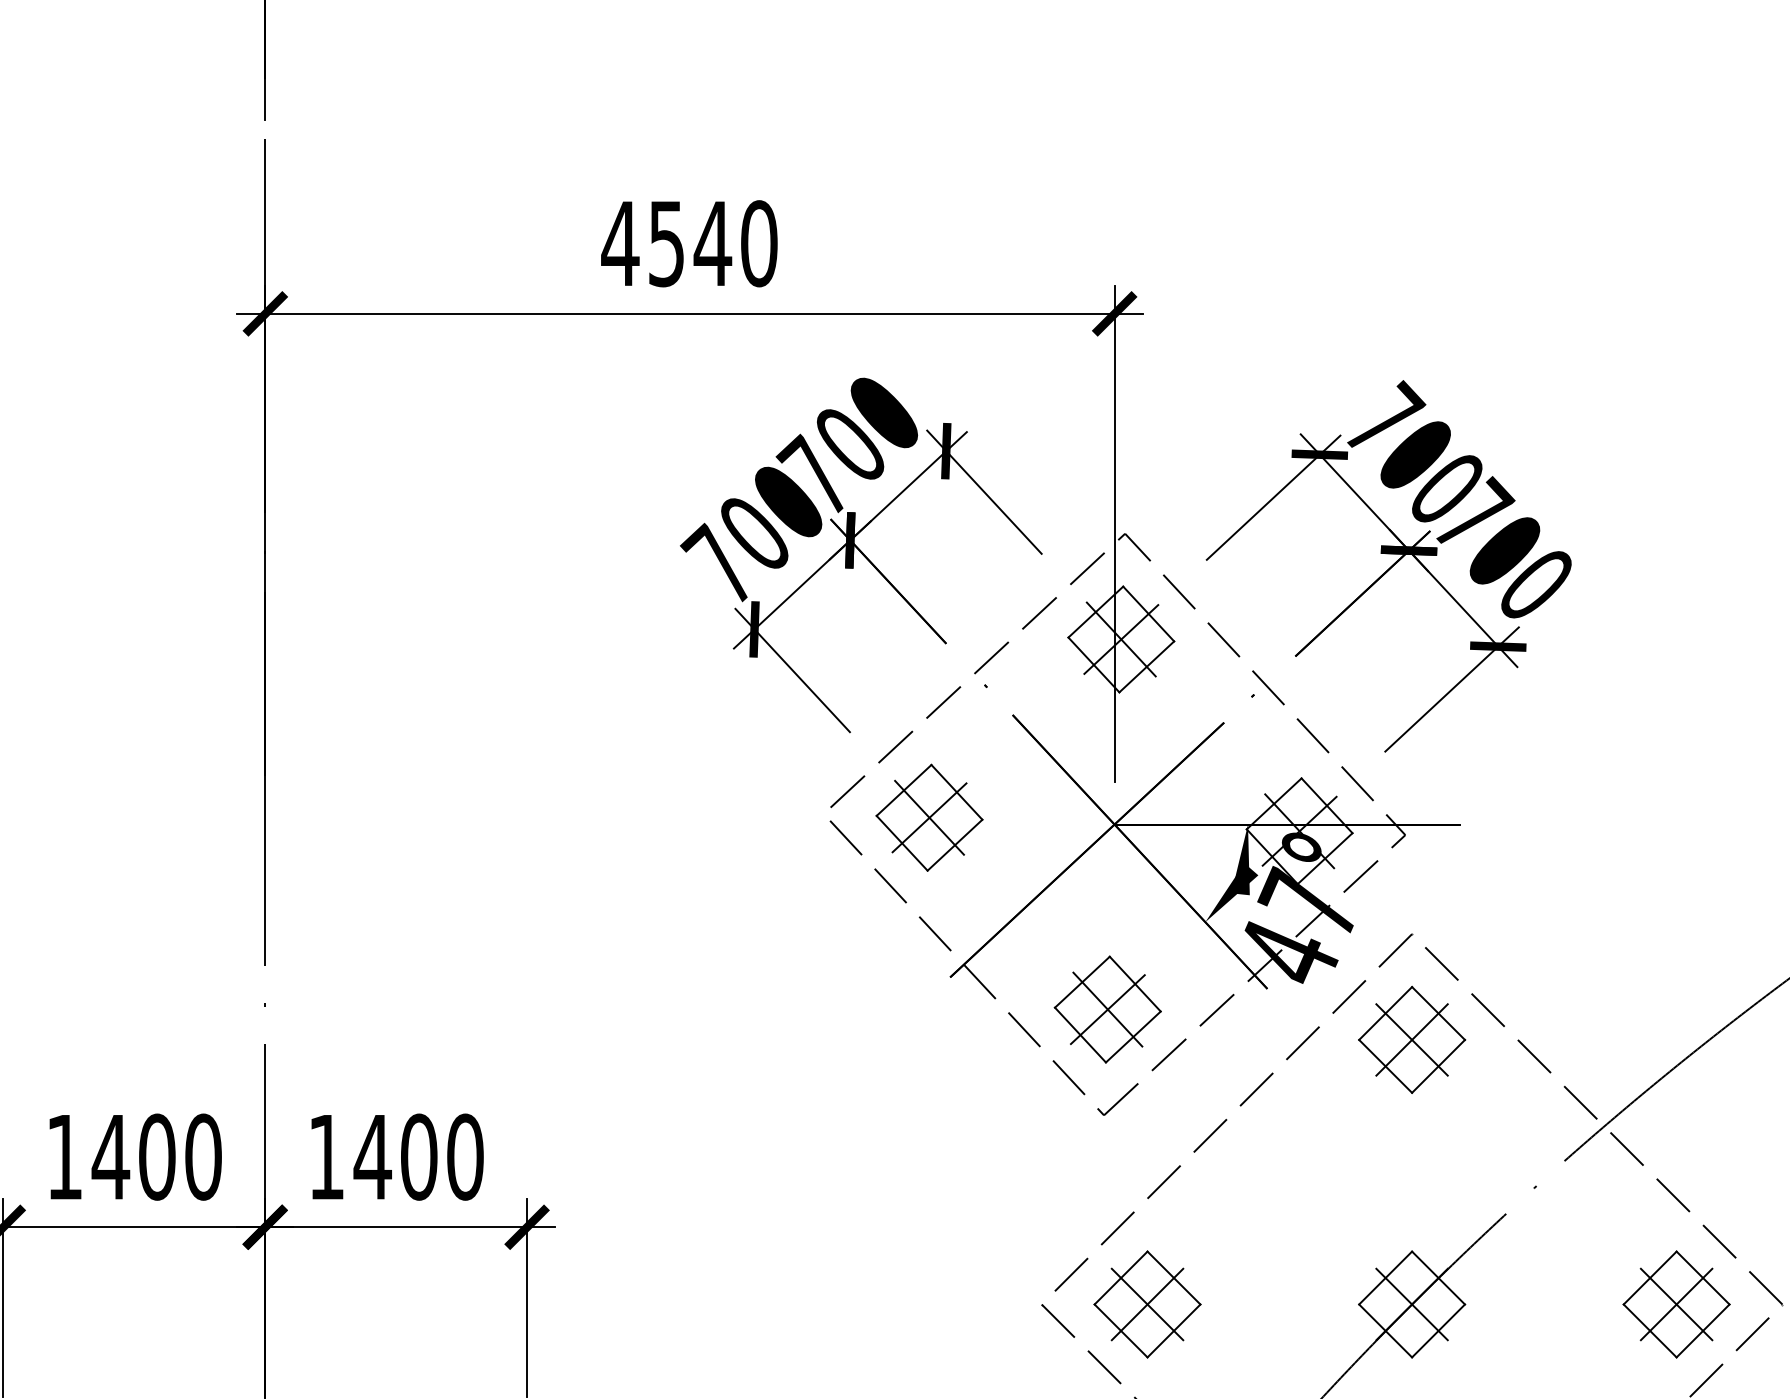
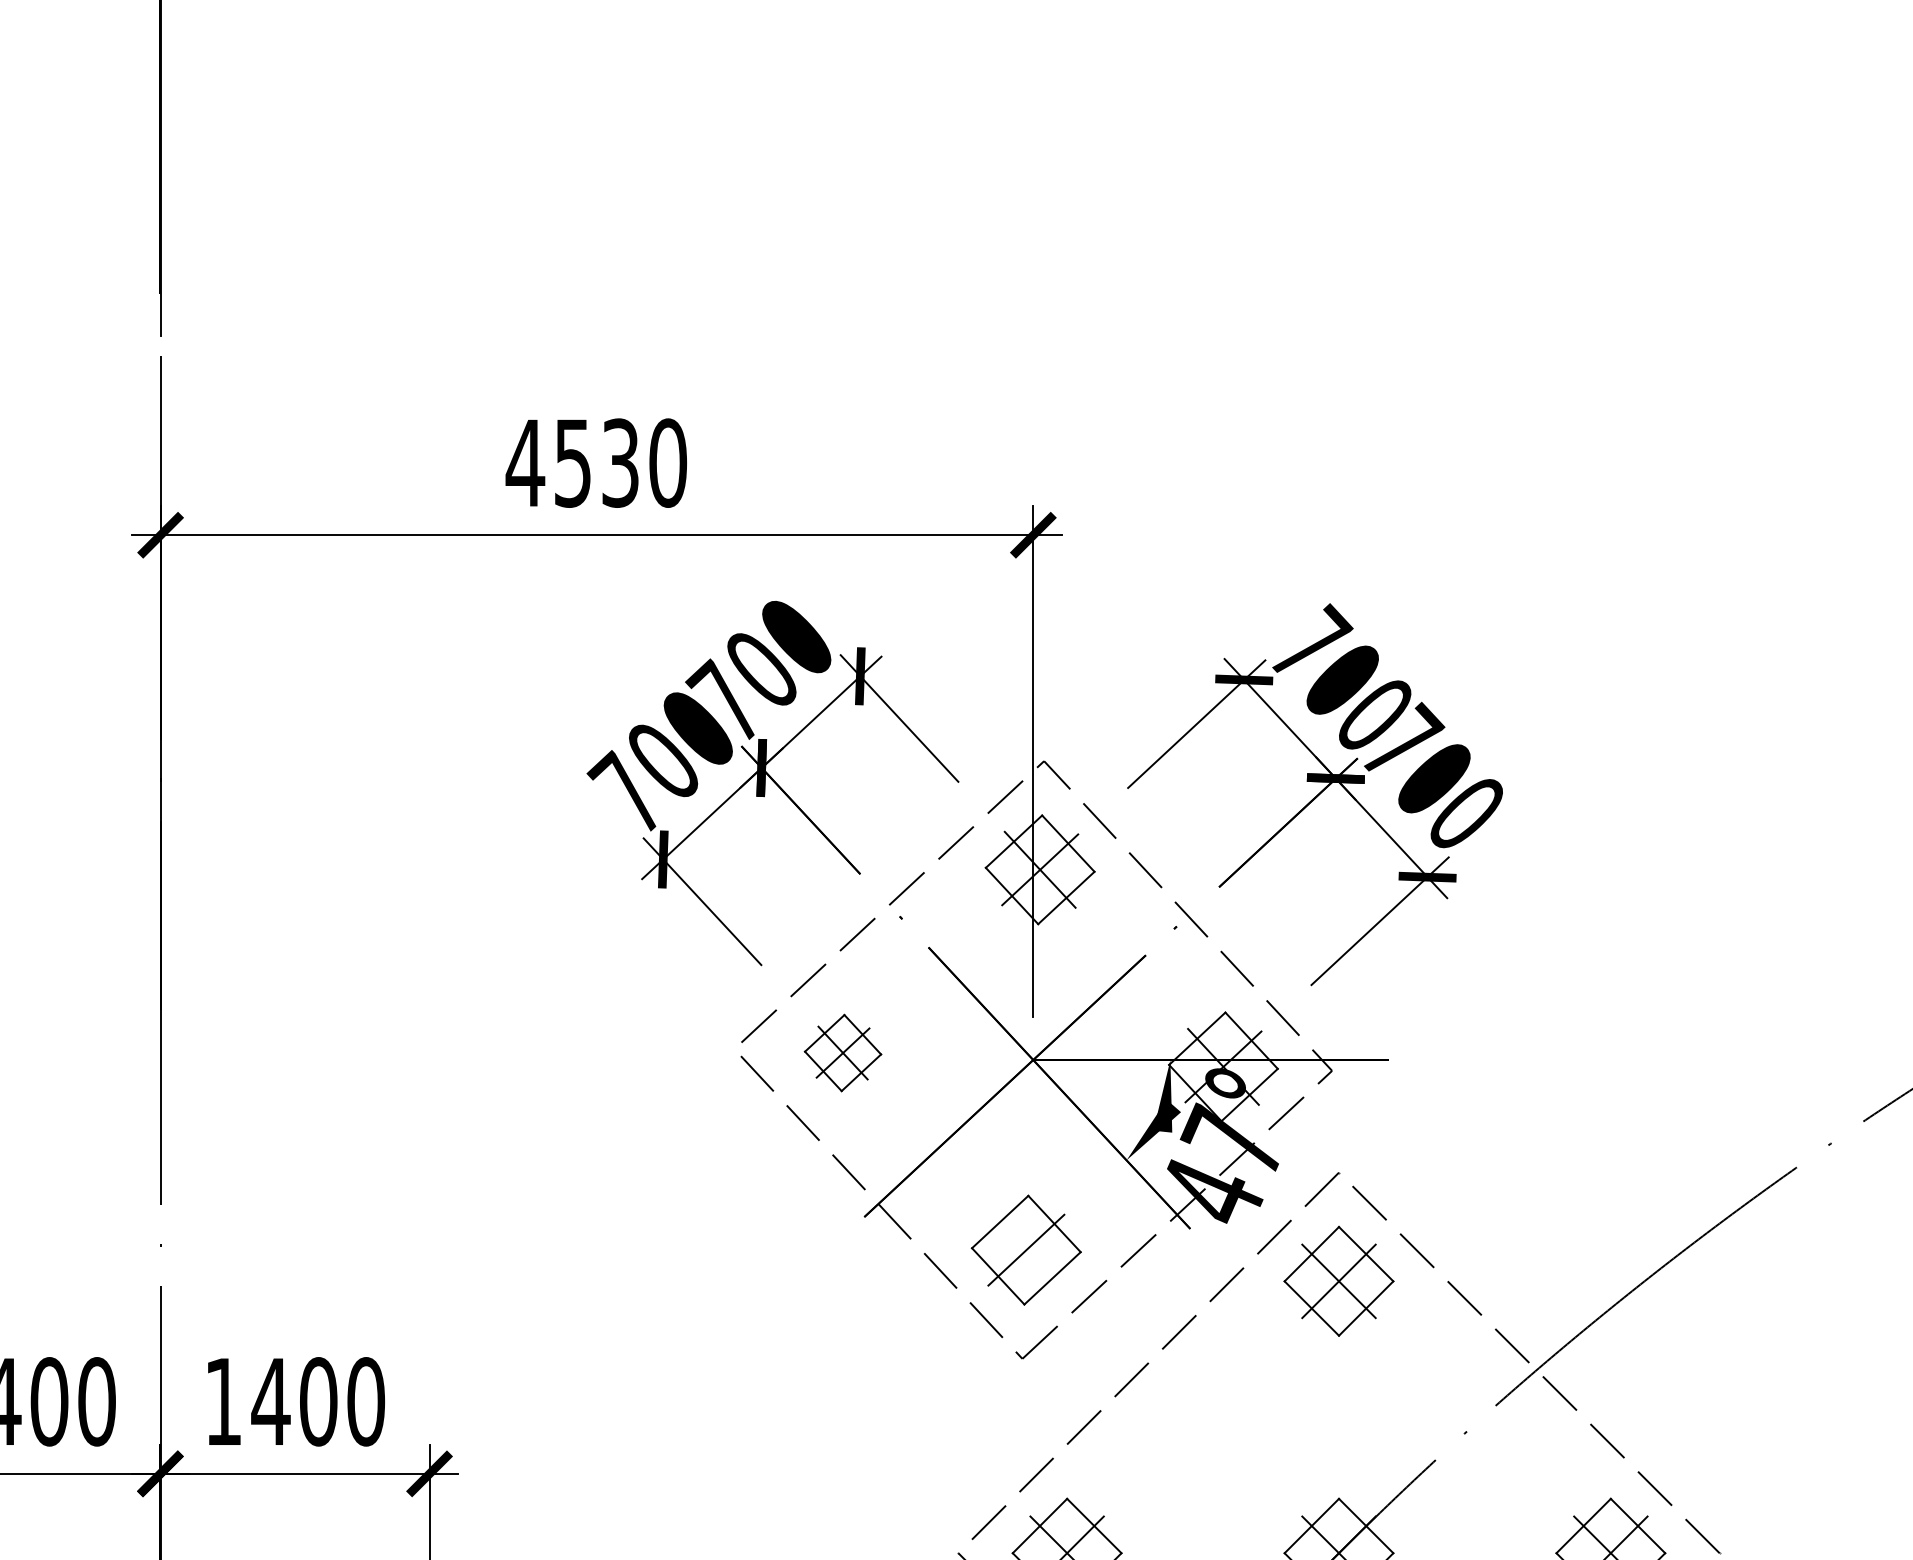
text: (712, 243) -> (620, 462), 4540 -> 4530
part: (928, 817) -> (842, 1052), size x0.7
line: (1107, 1008) -> (1026, 1249), removed

